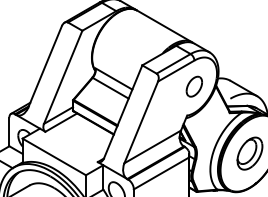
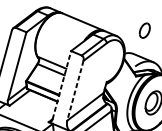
part: (193, 86) -> (144, 30), moved
line: (123, 111) -> (62, 84), solid -> dashed
line: (141, 122) -> (75, 90), solid -> dashed

